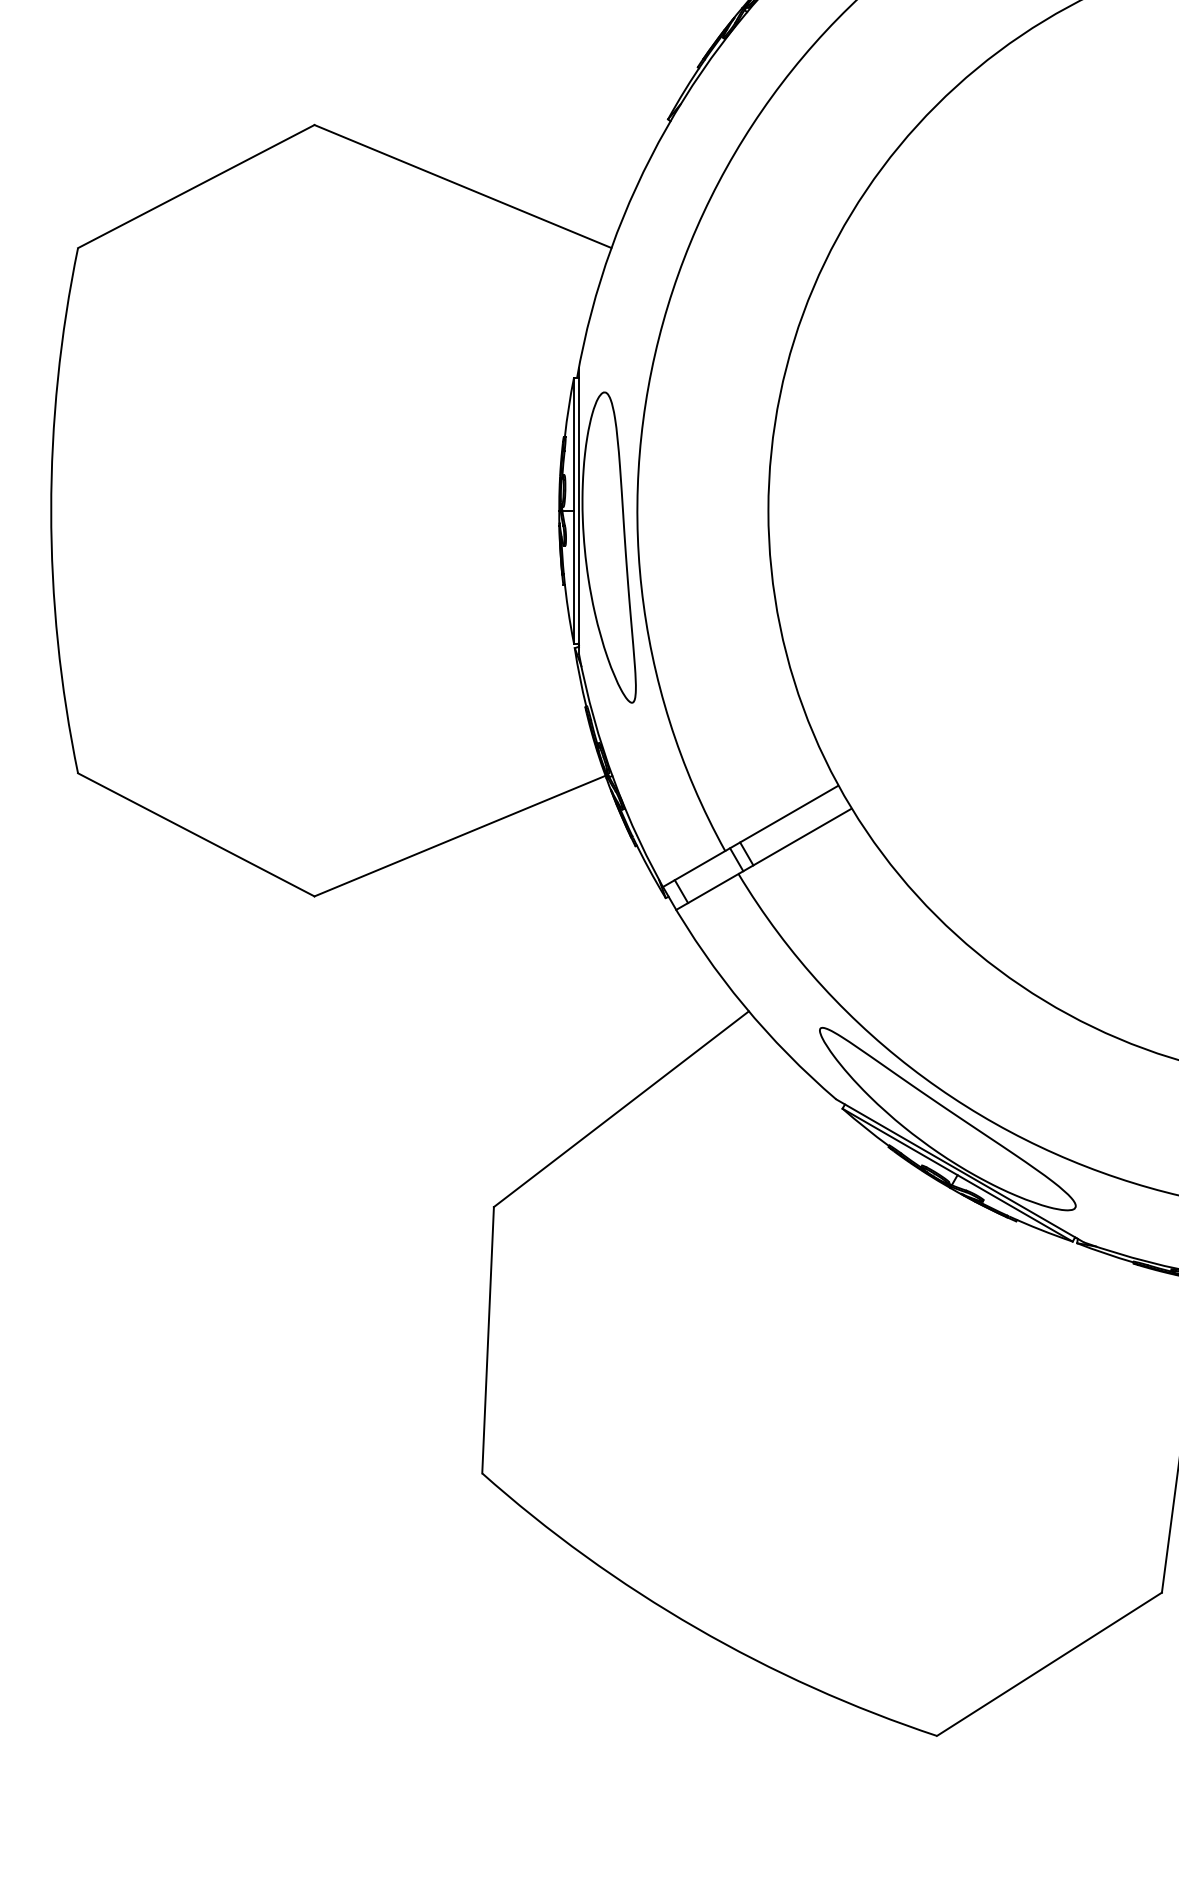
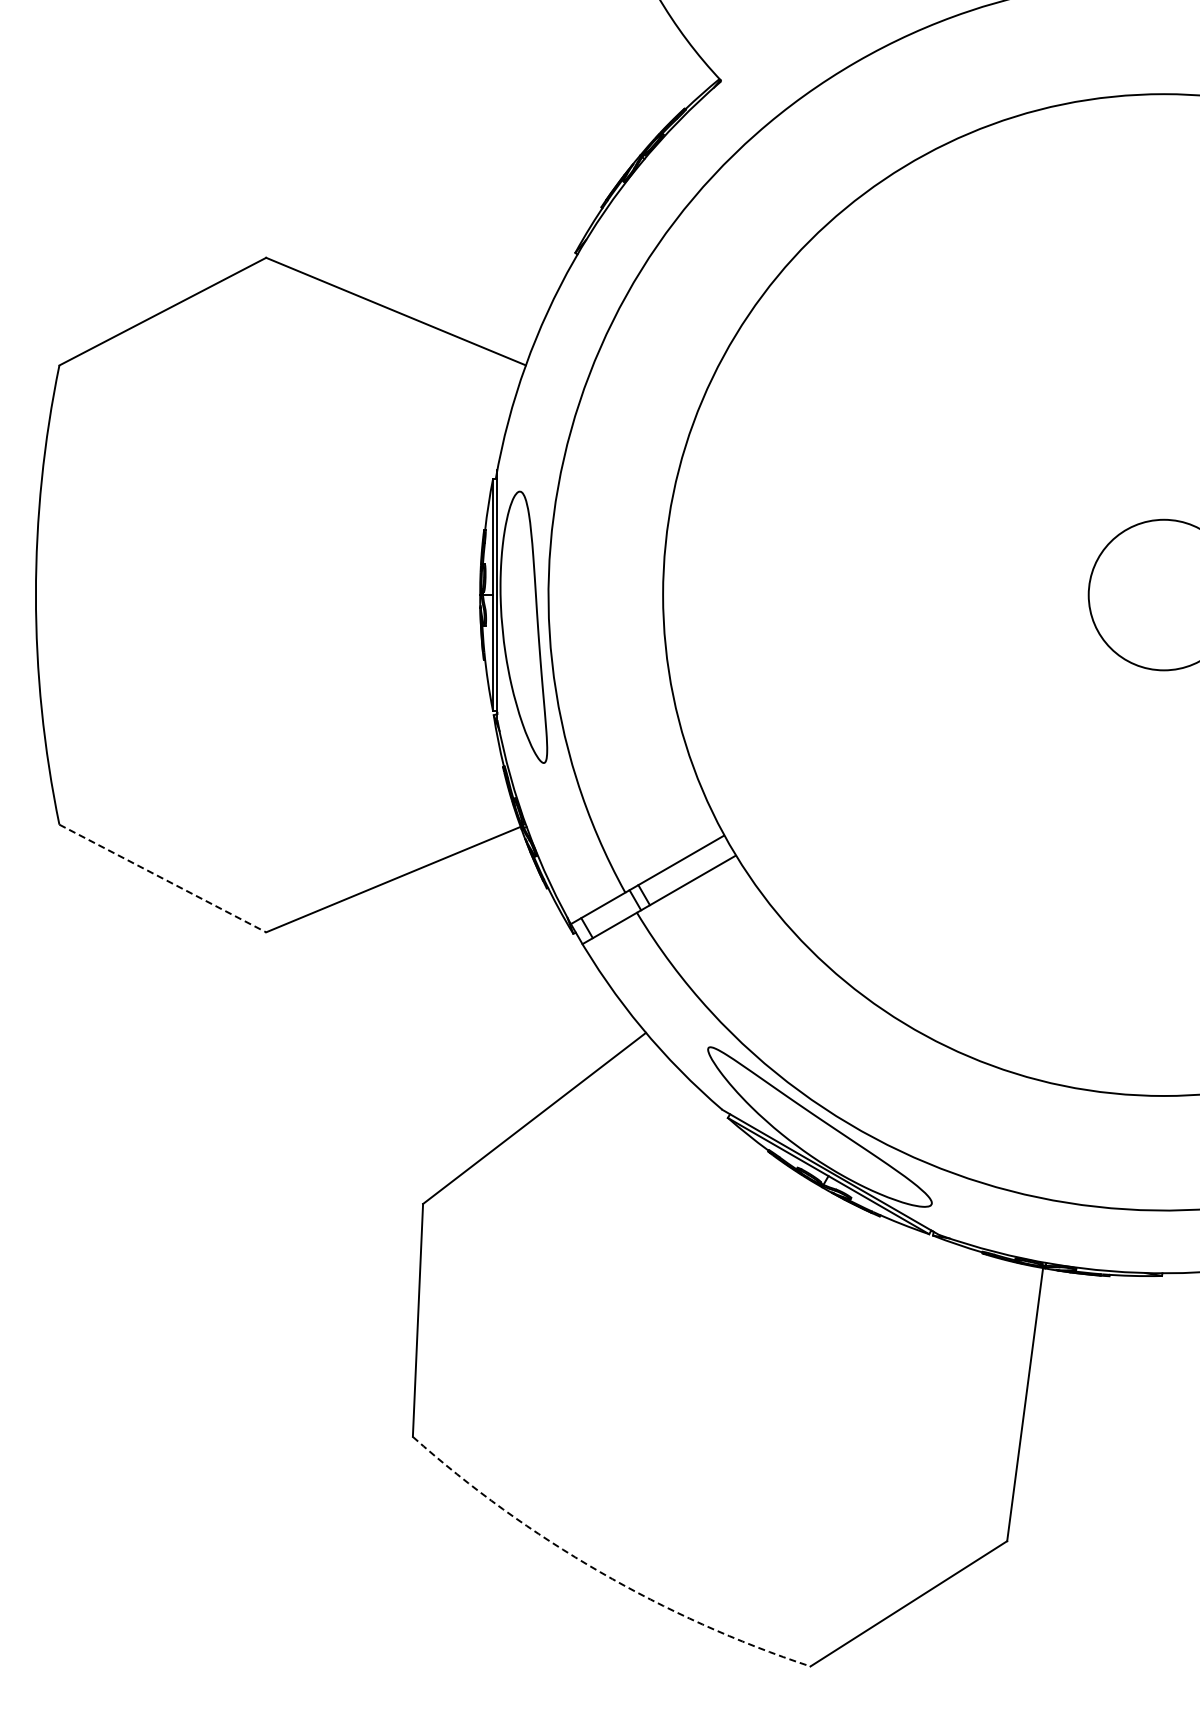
line: (195, 834) -> (162, 878), solid -> dashed
arc: (695, 1627) -> (599, 1571), solid -> dashed

